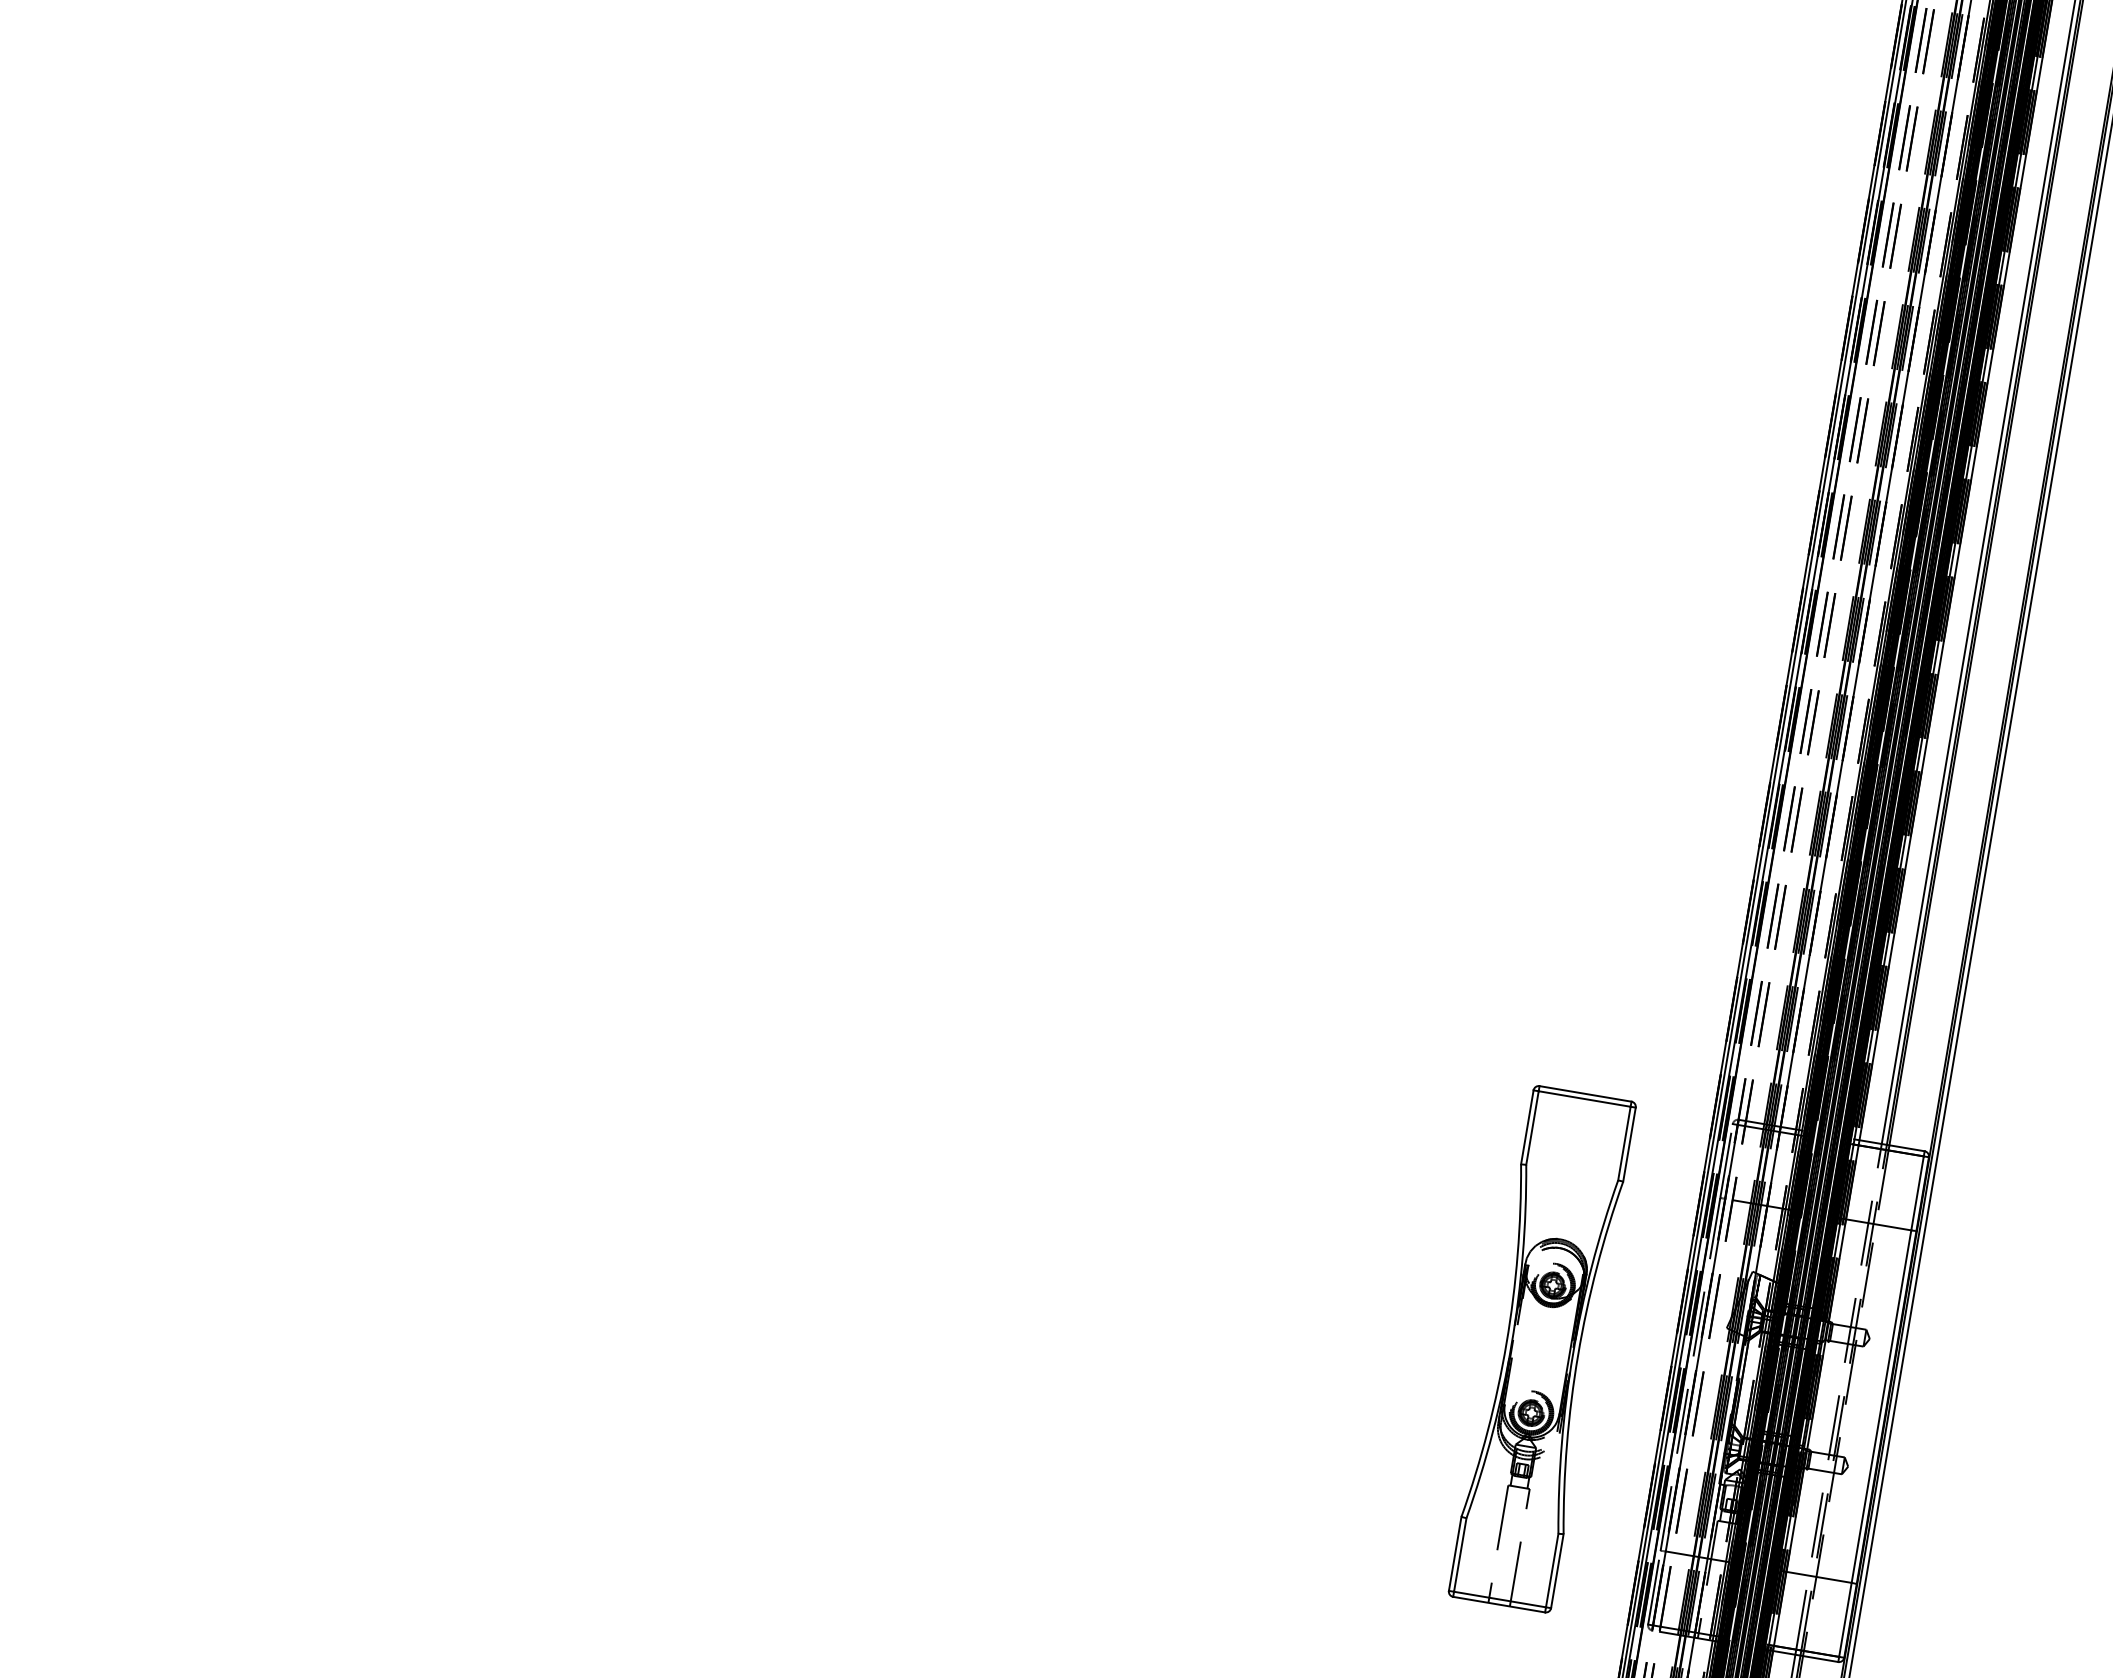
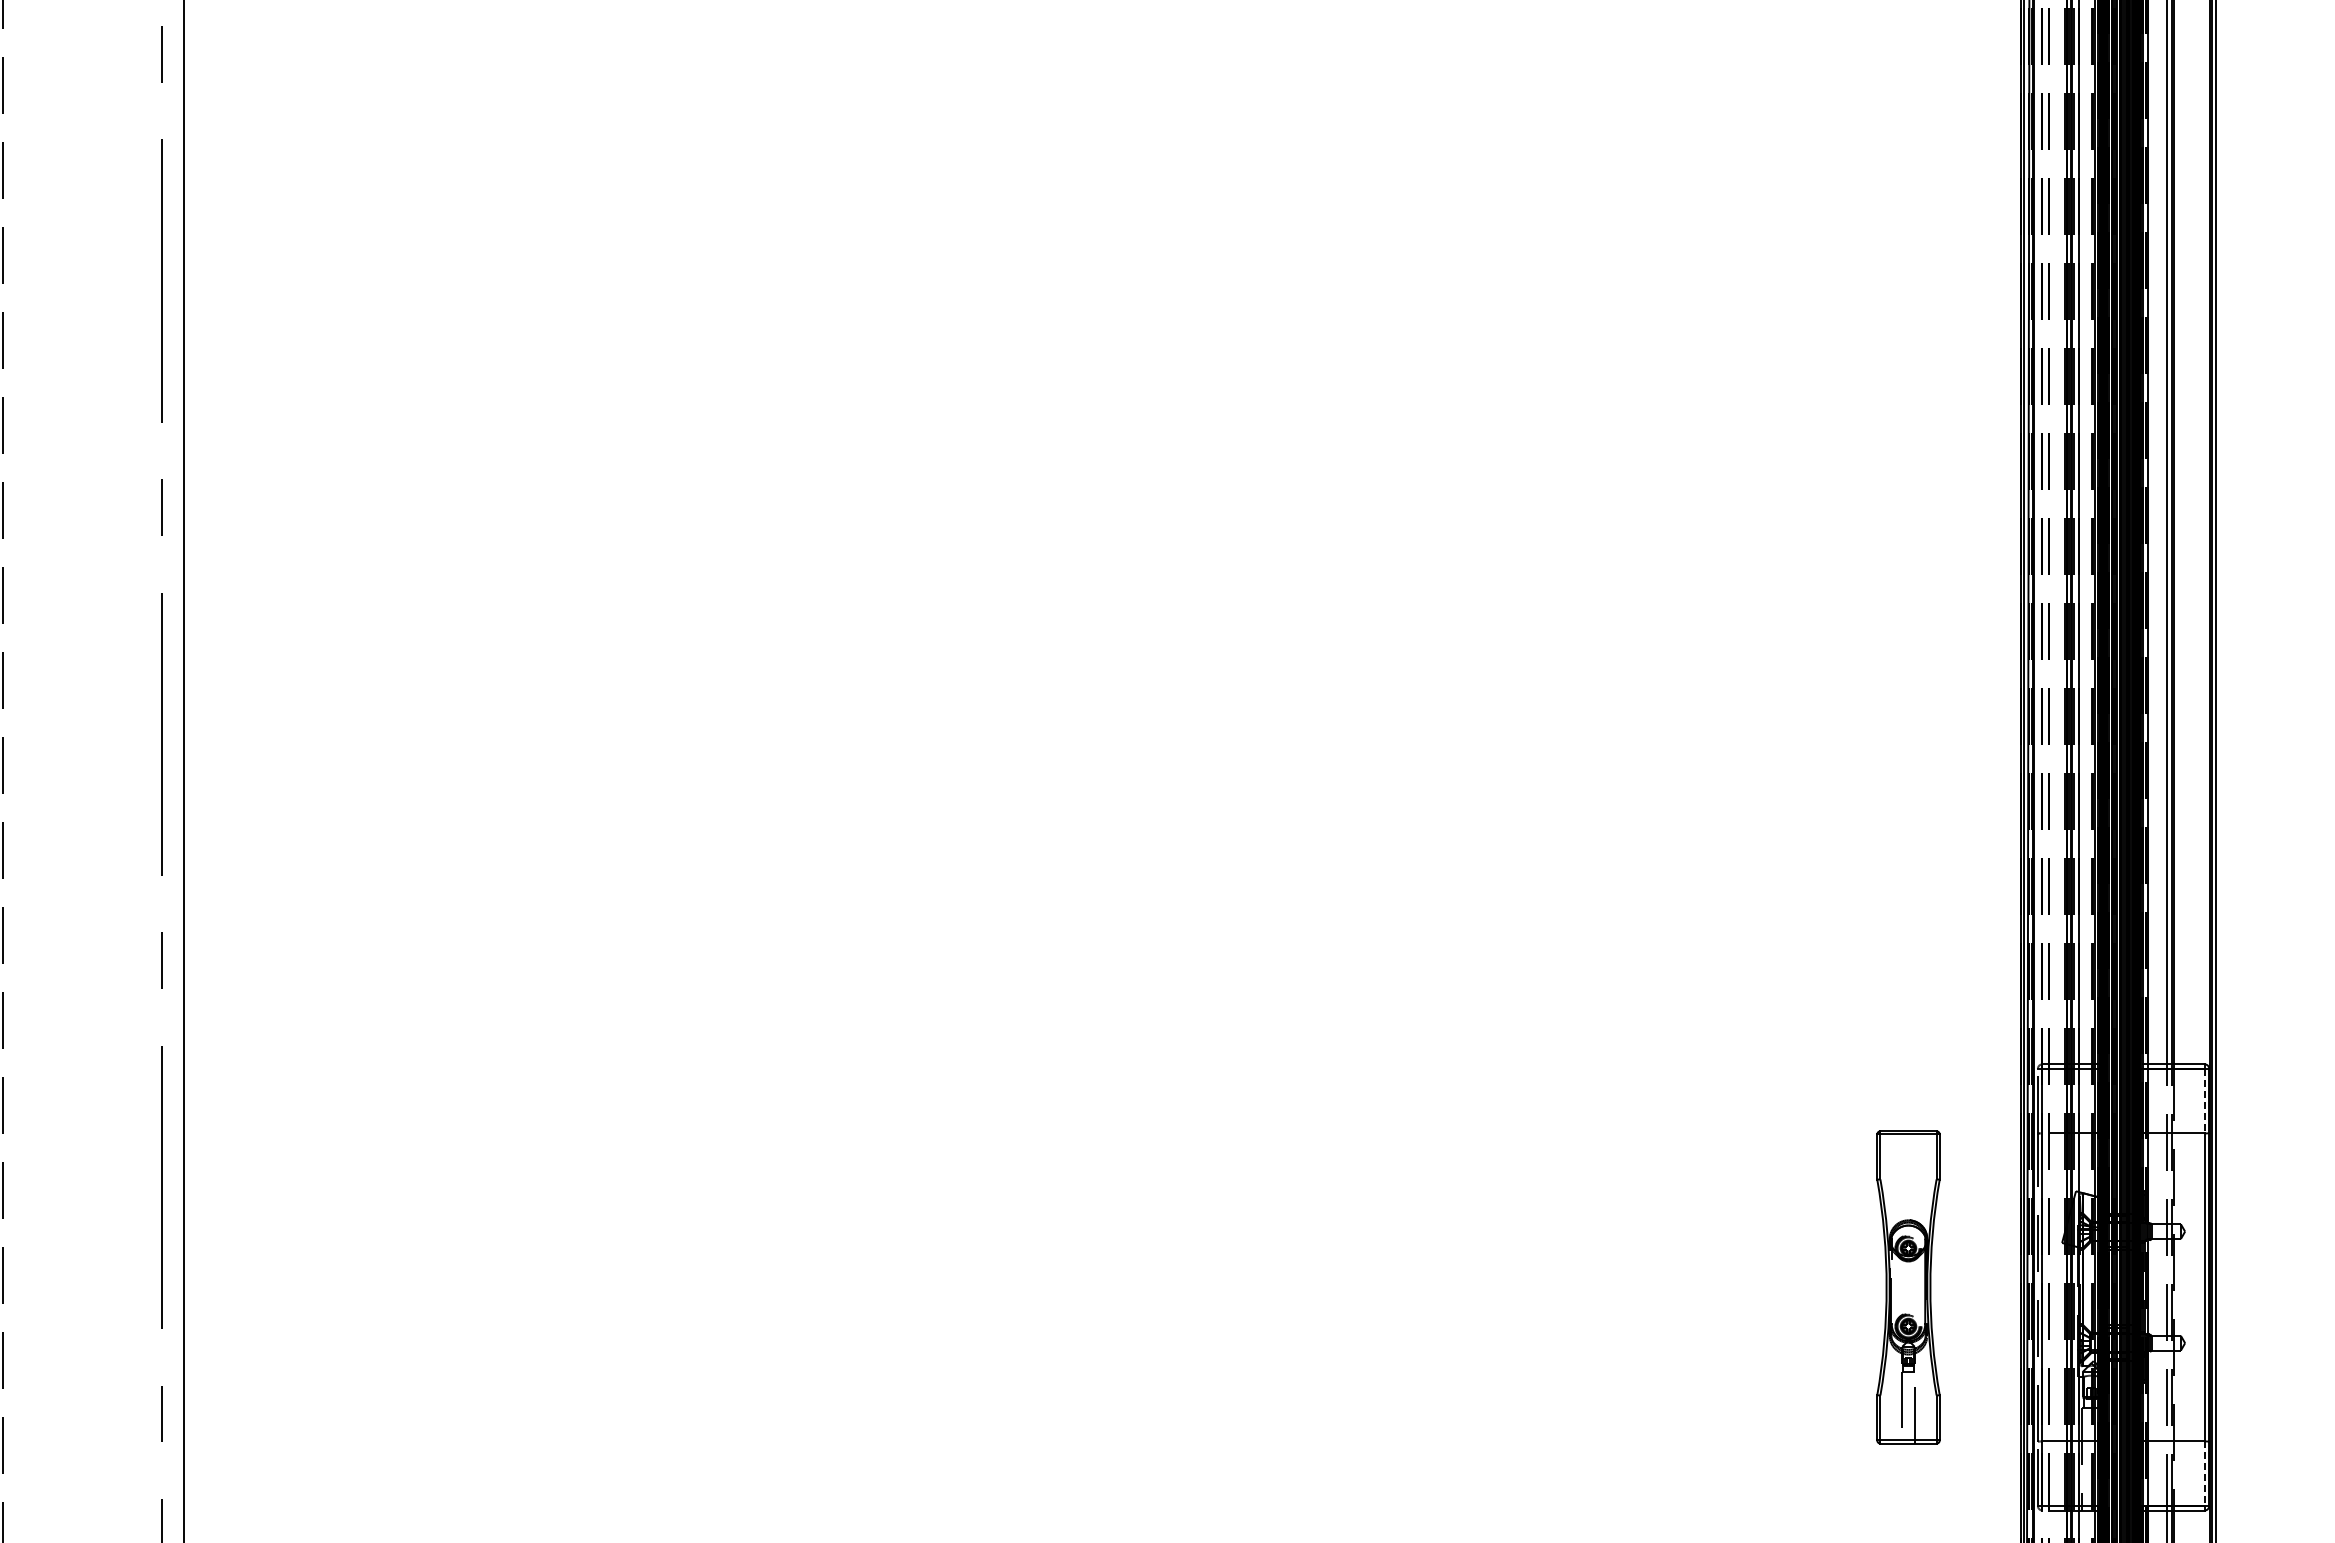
line: (1917, 1193) -> (2204, 1101), solid -> dashed
part: (1542, 1349) -> (1908, 1287), size x0.7
line: (1844, 1620) -> (2204, 1474), solid -> dashed

